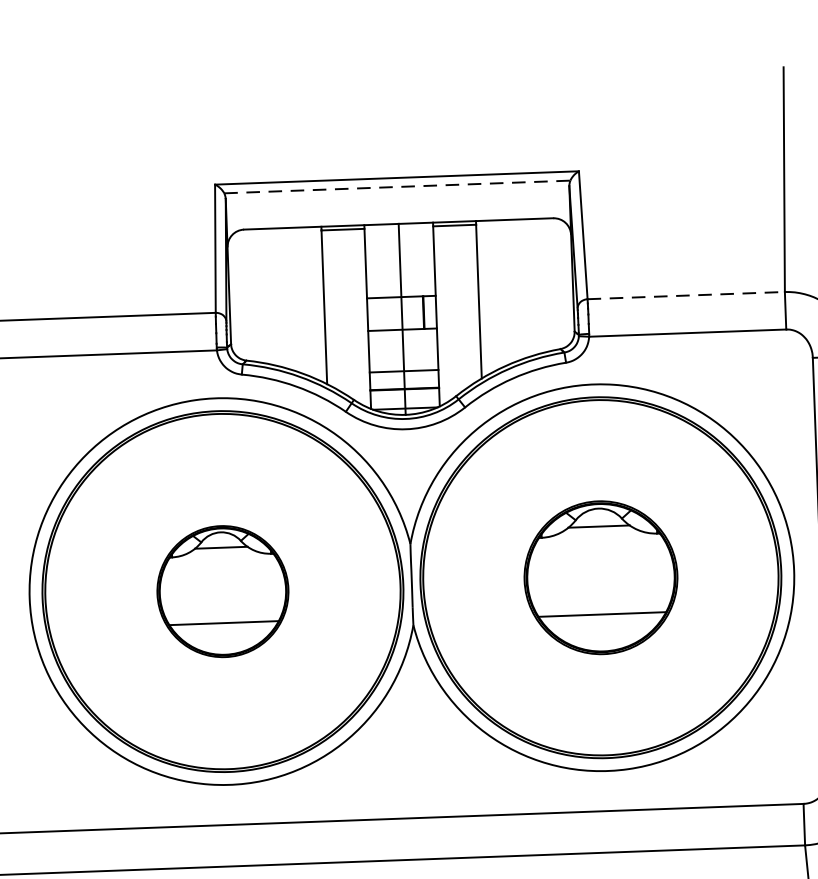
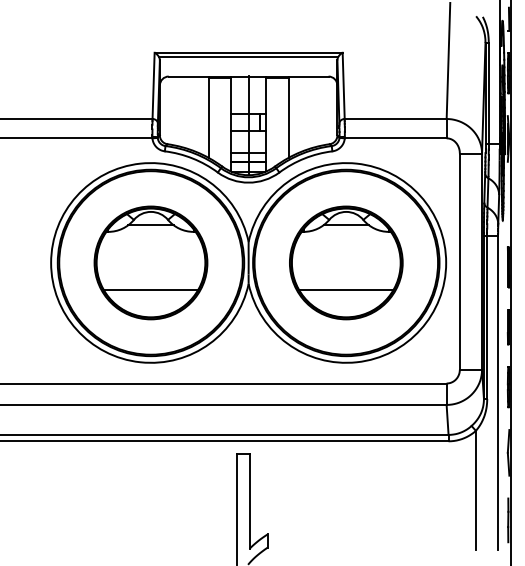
line: (398, 187) -> (249, 57), dashed -> solid
line: (685, 294) -> (395, 118), dashed -> solid
part: (601, 576) -> (346, 262), size x1.43
part: (221, 590) -> (150, 262), size x1.67

